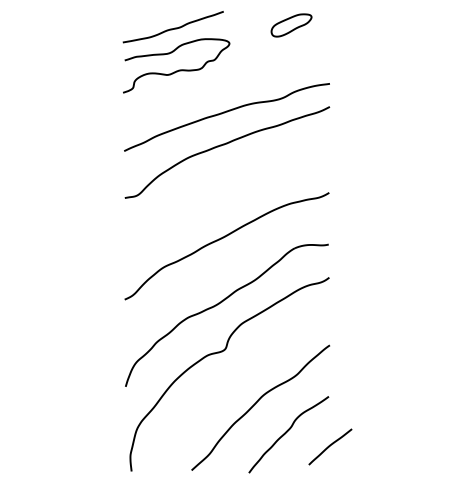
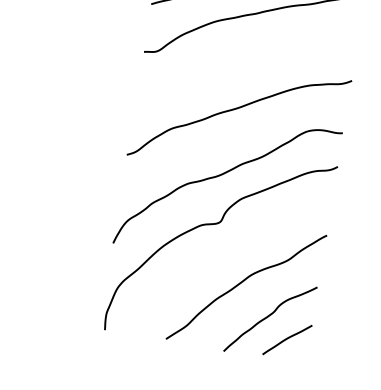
curve: (330, 446) -> (287, 339), moved

